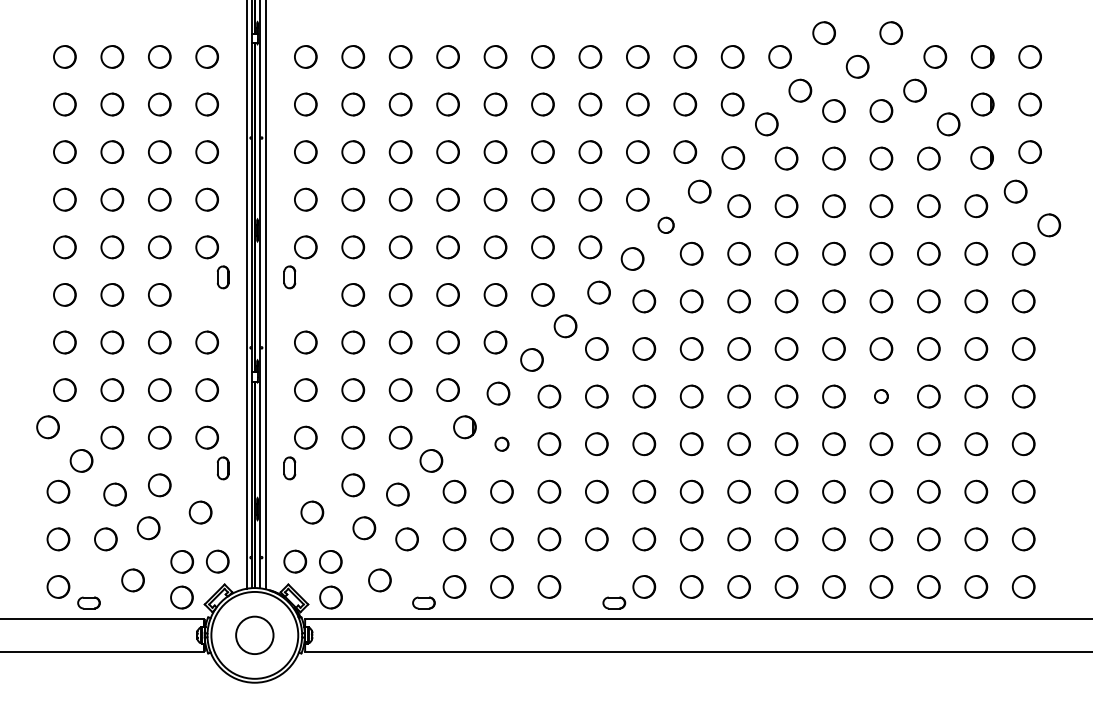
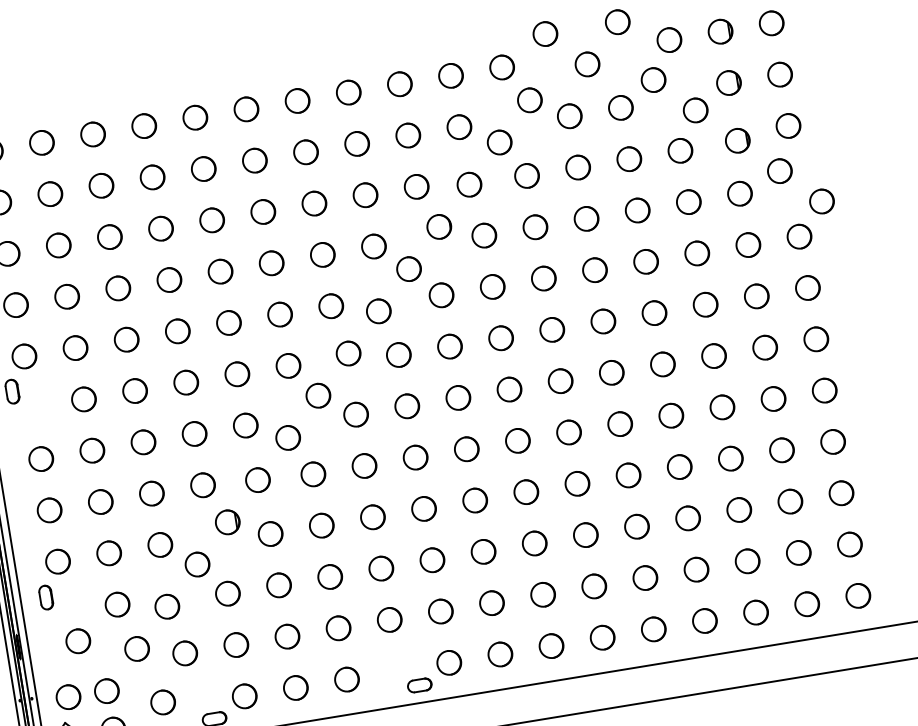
part: (665, 225) -> (408, 269), size x1.43
part: (881, 396) -> (671, 415), size x1.67
part: (501, 444) -> (270, 534), size x1.67

